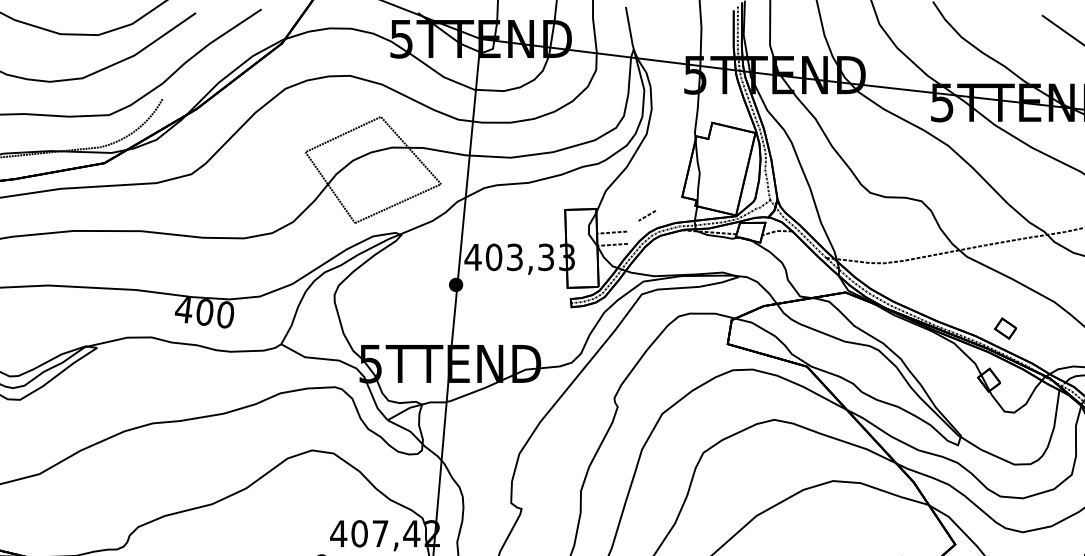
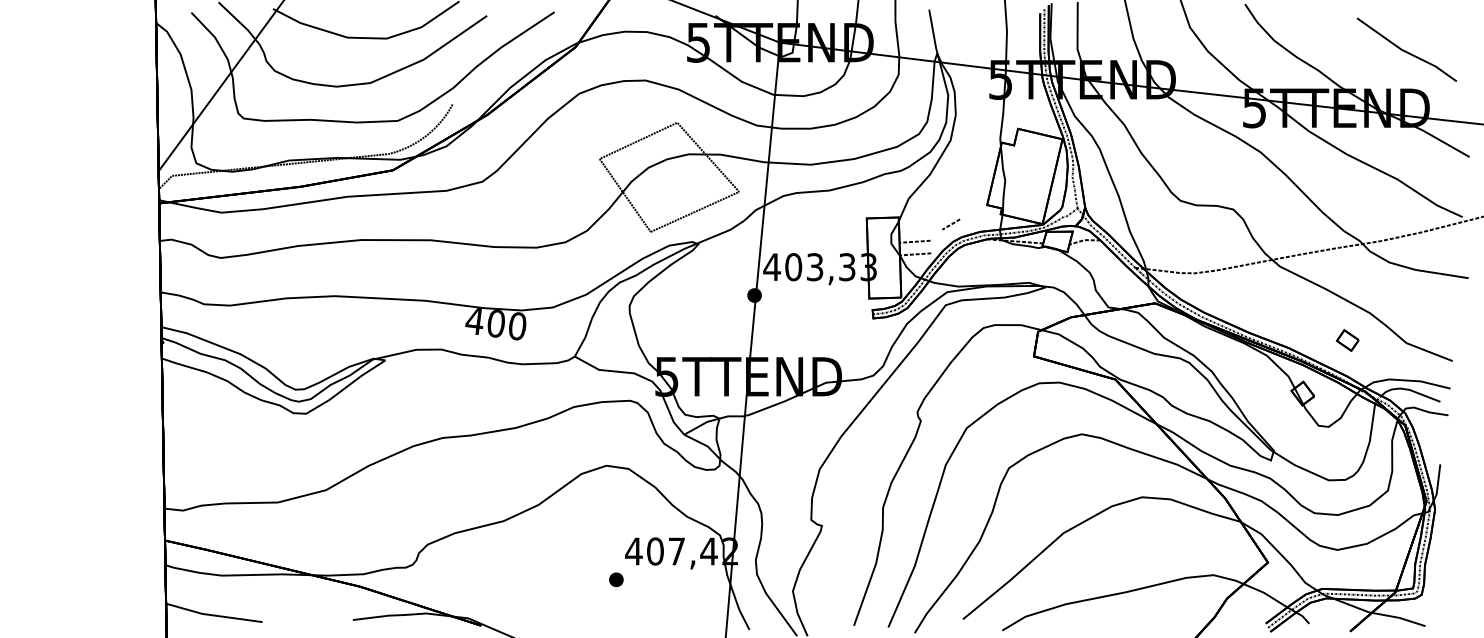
part: (1005, 328) -> (1347, 340), moved

